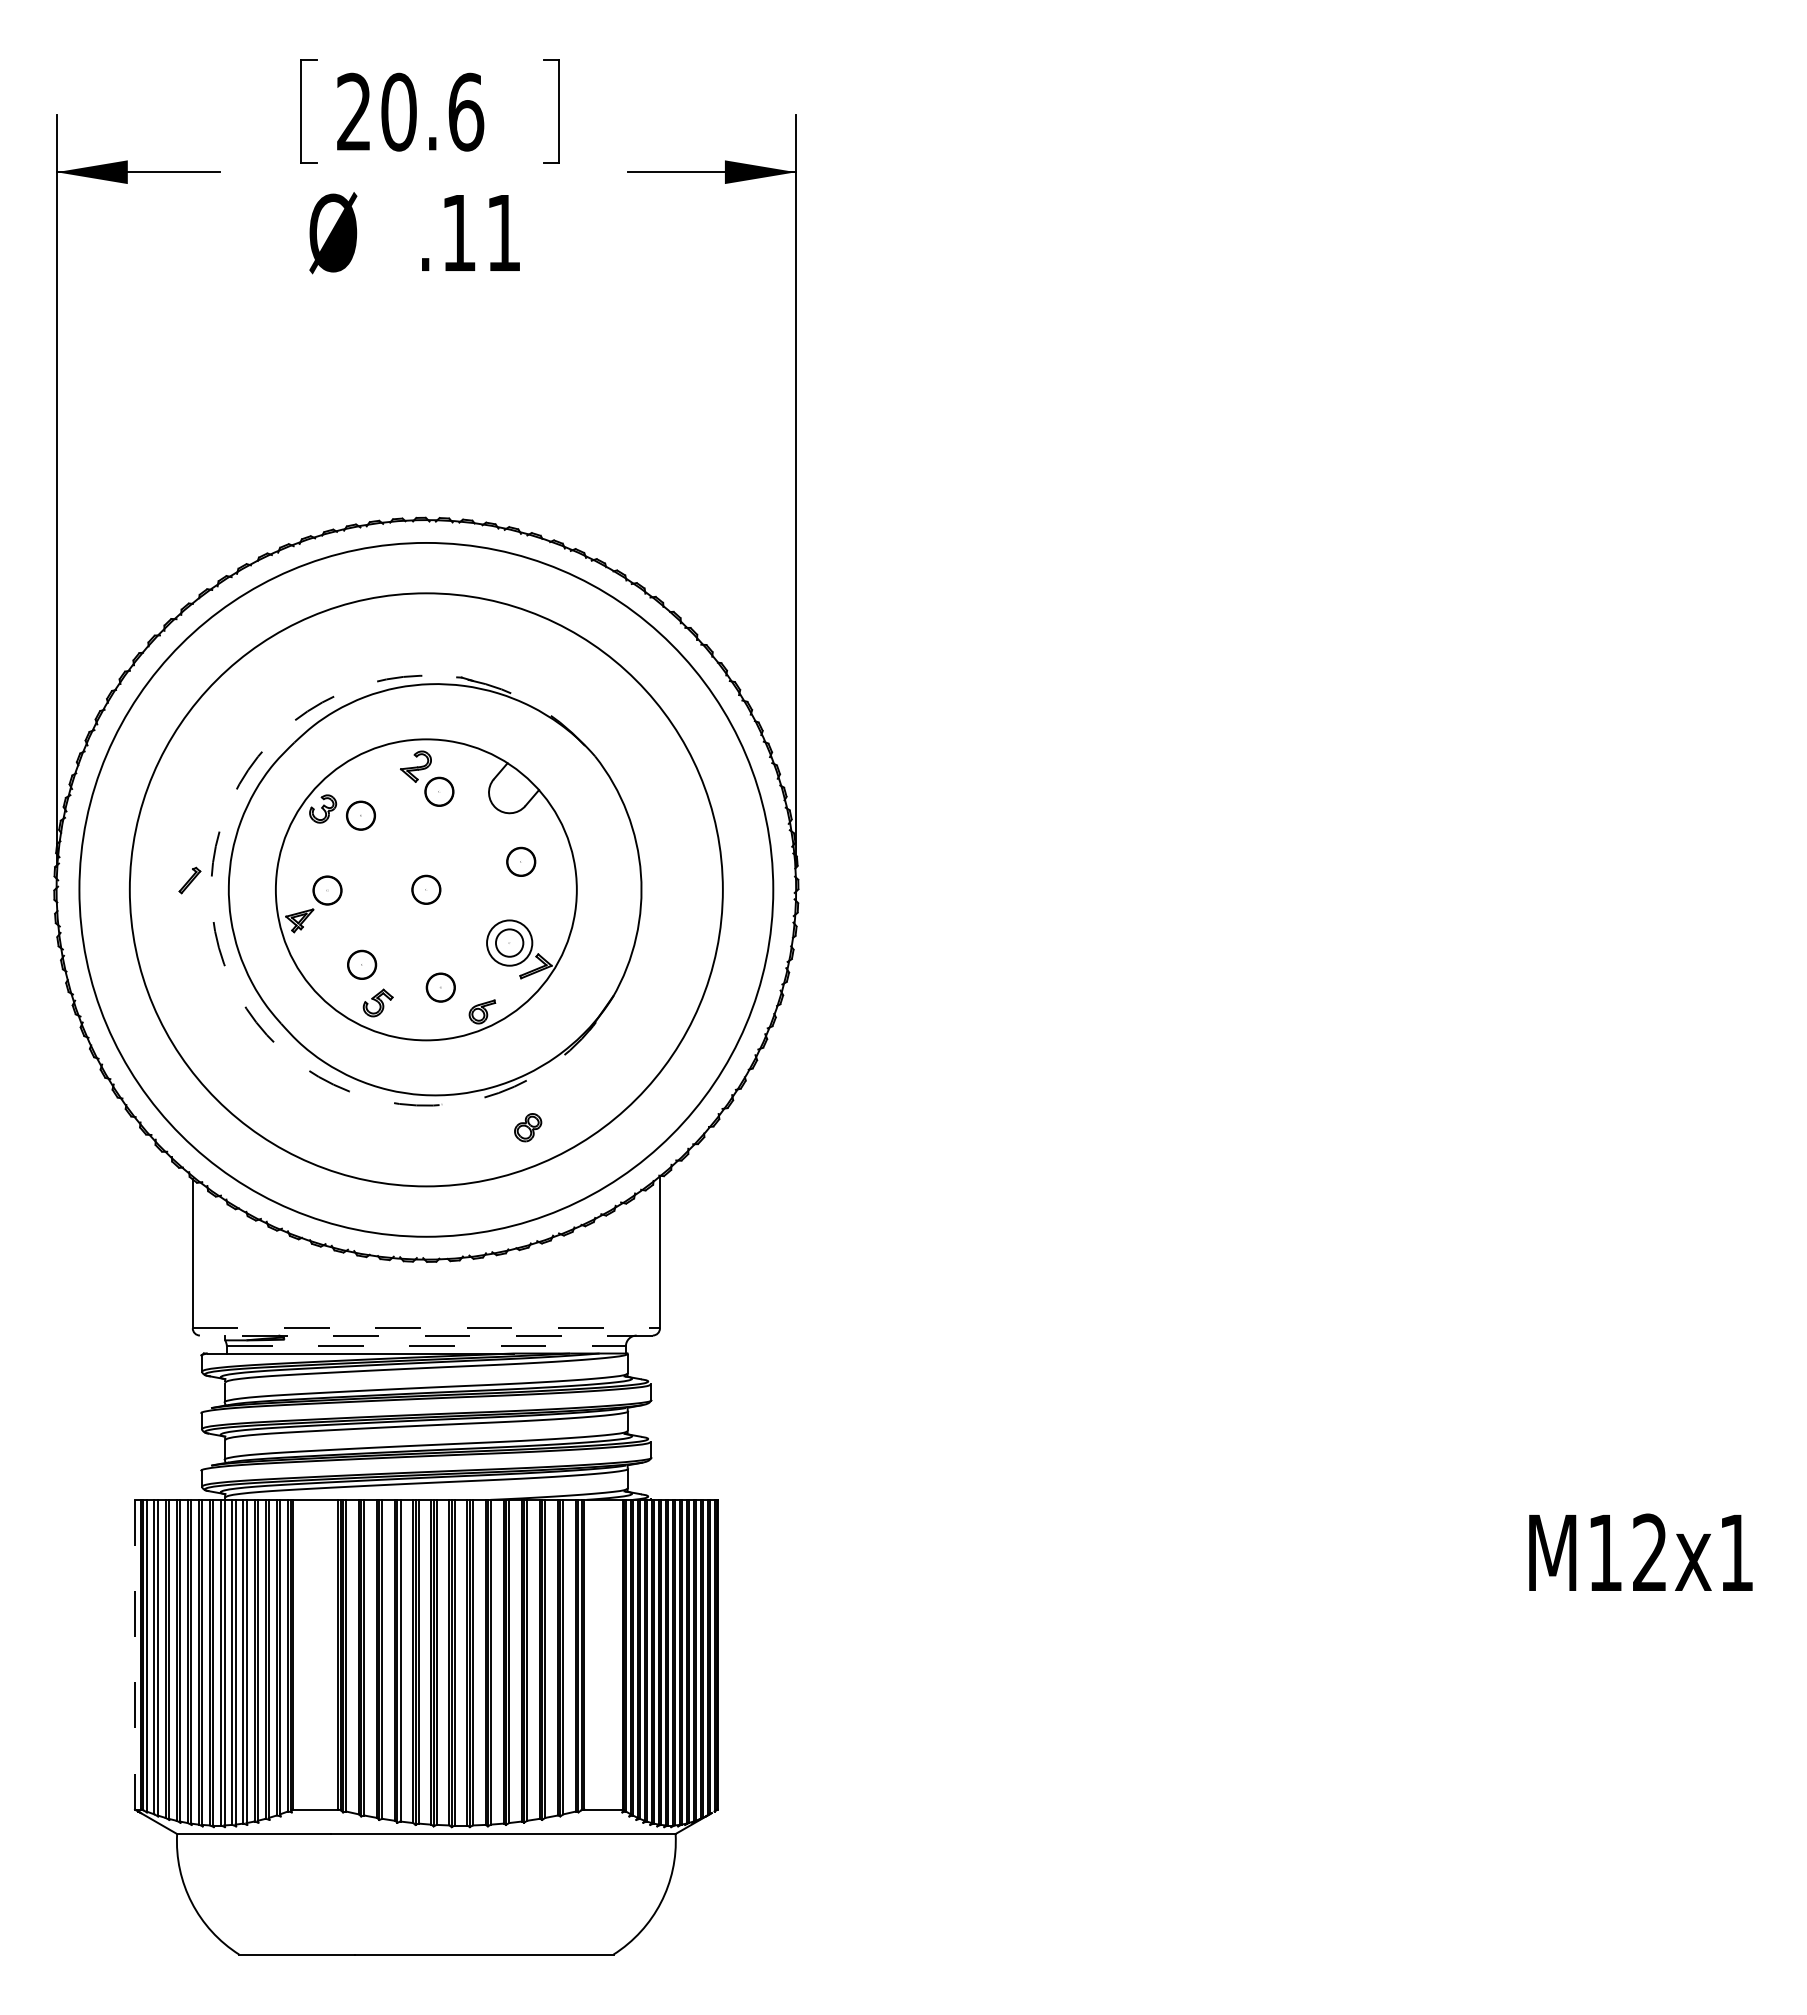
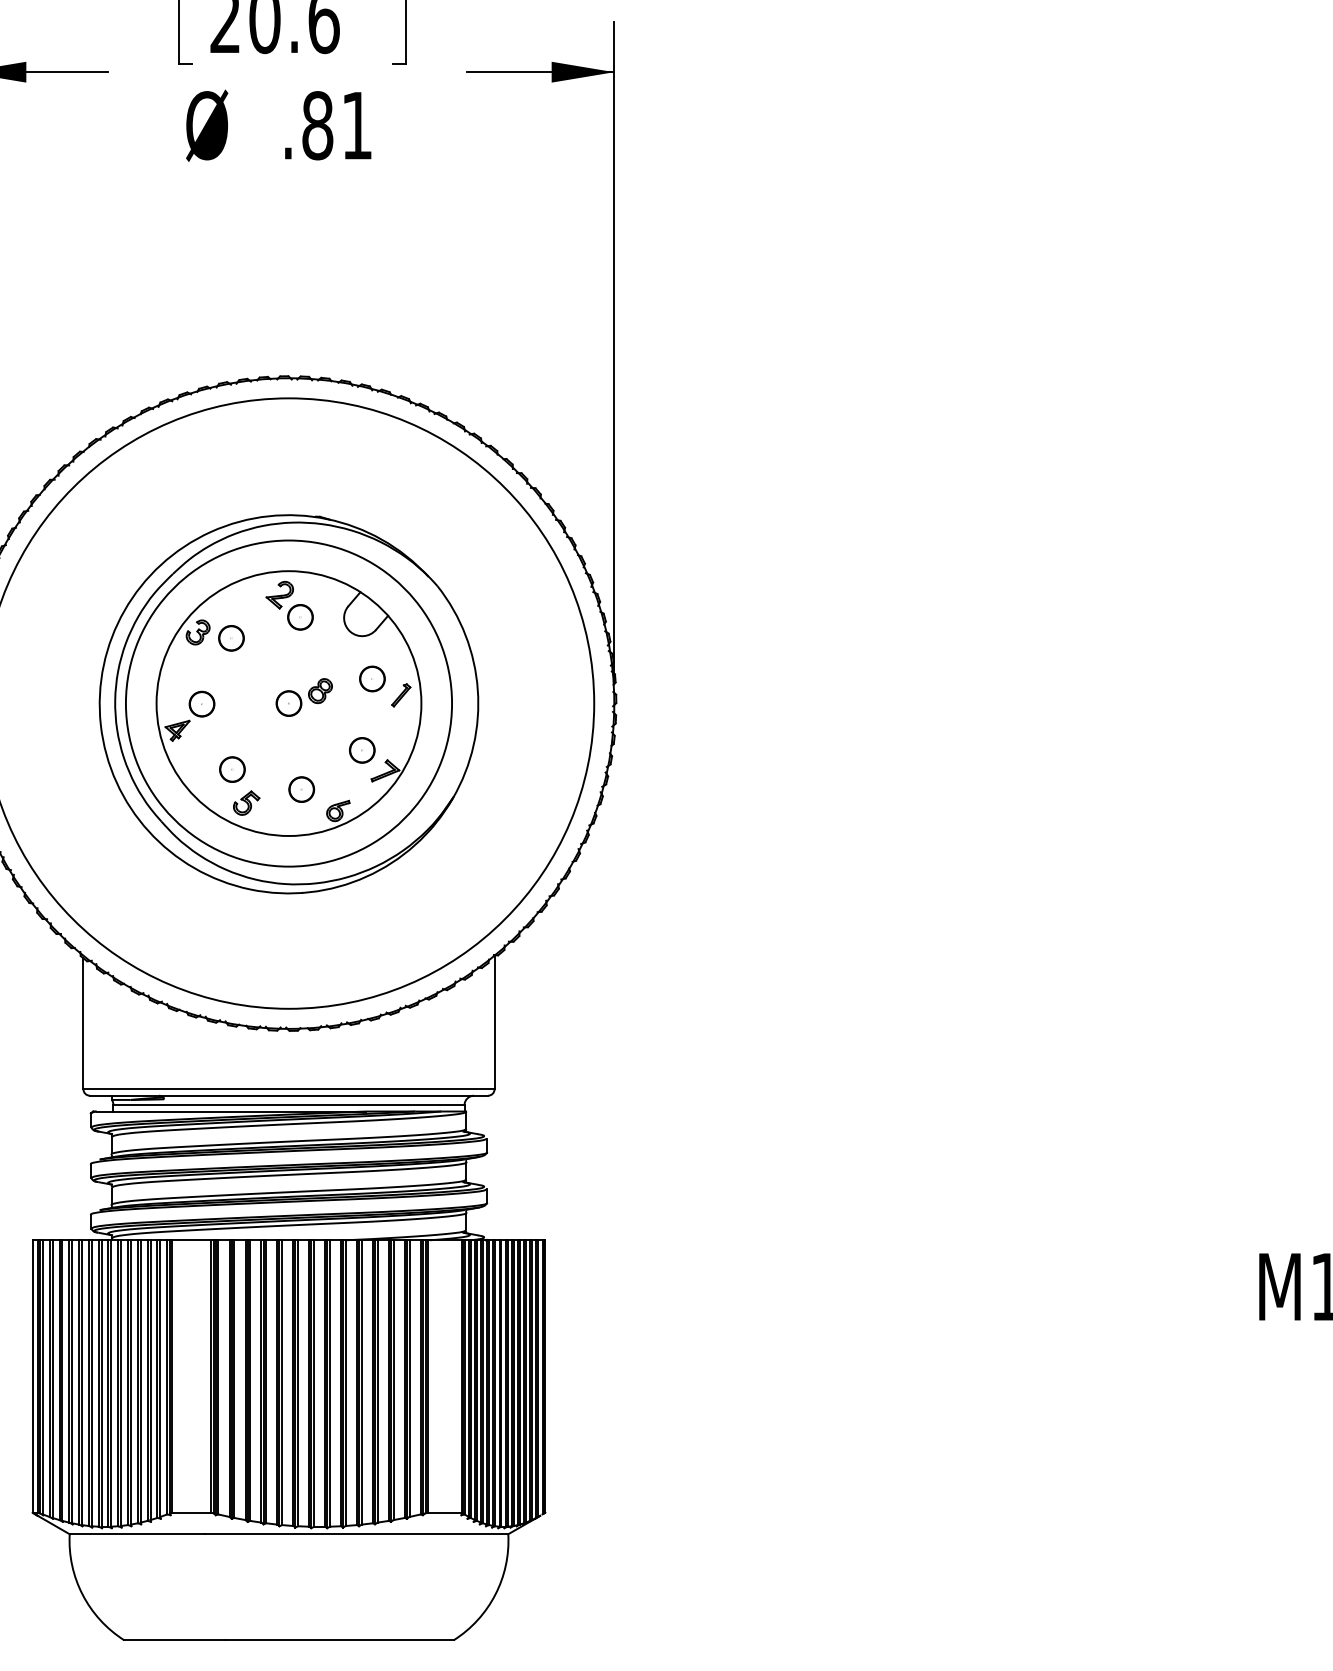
text: (458, 232) -> (317, 125), .11 -> .81
part: (189, 880) -> (400, 695), moved
circle: (426, 889) -> (289, 703), size x0.62
arc: (212, 914) -> (100, 725), dashed -> solid
circle: (509, 942) -> (362, 749), size x0.62
part: (528, 1127) -> (320, 690), moved
line: (426, 1328) -> (289, 1089), dashed -> solid
line: (425, 1335) -> (288, 1095), dashed -> solid
line: (426, 1346) -> (289, 1105), dashed -> solid
line: (135, 1654) -> (33, 1376), dashed -> solid

